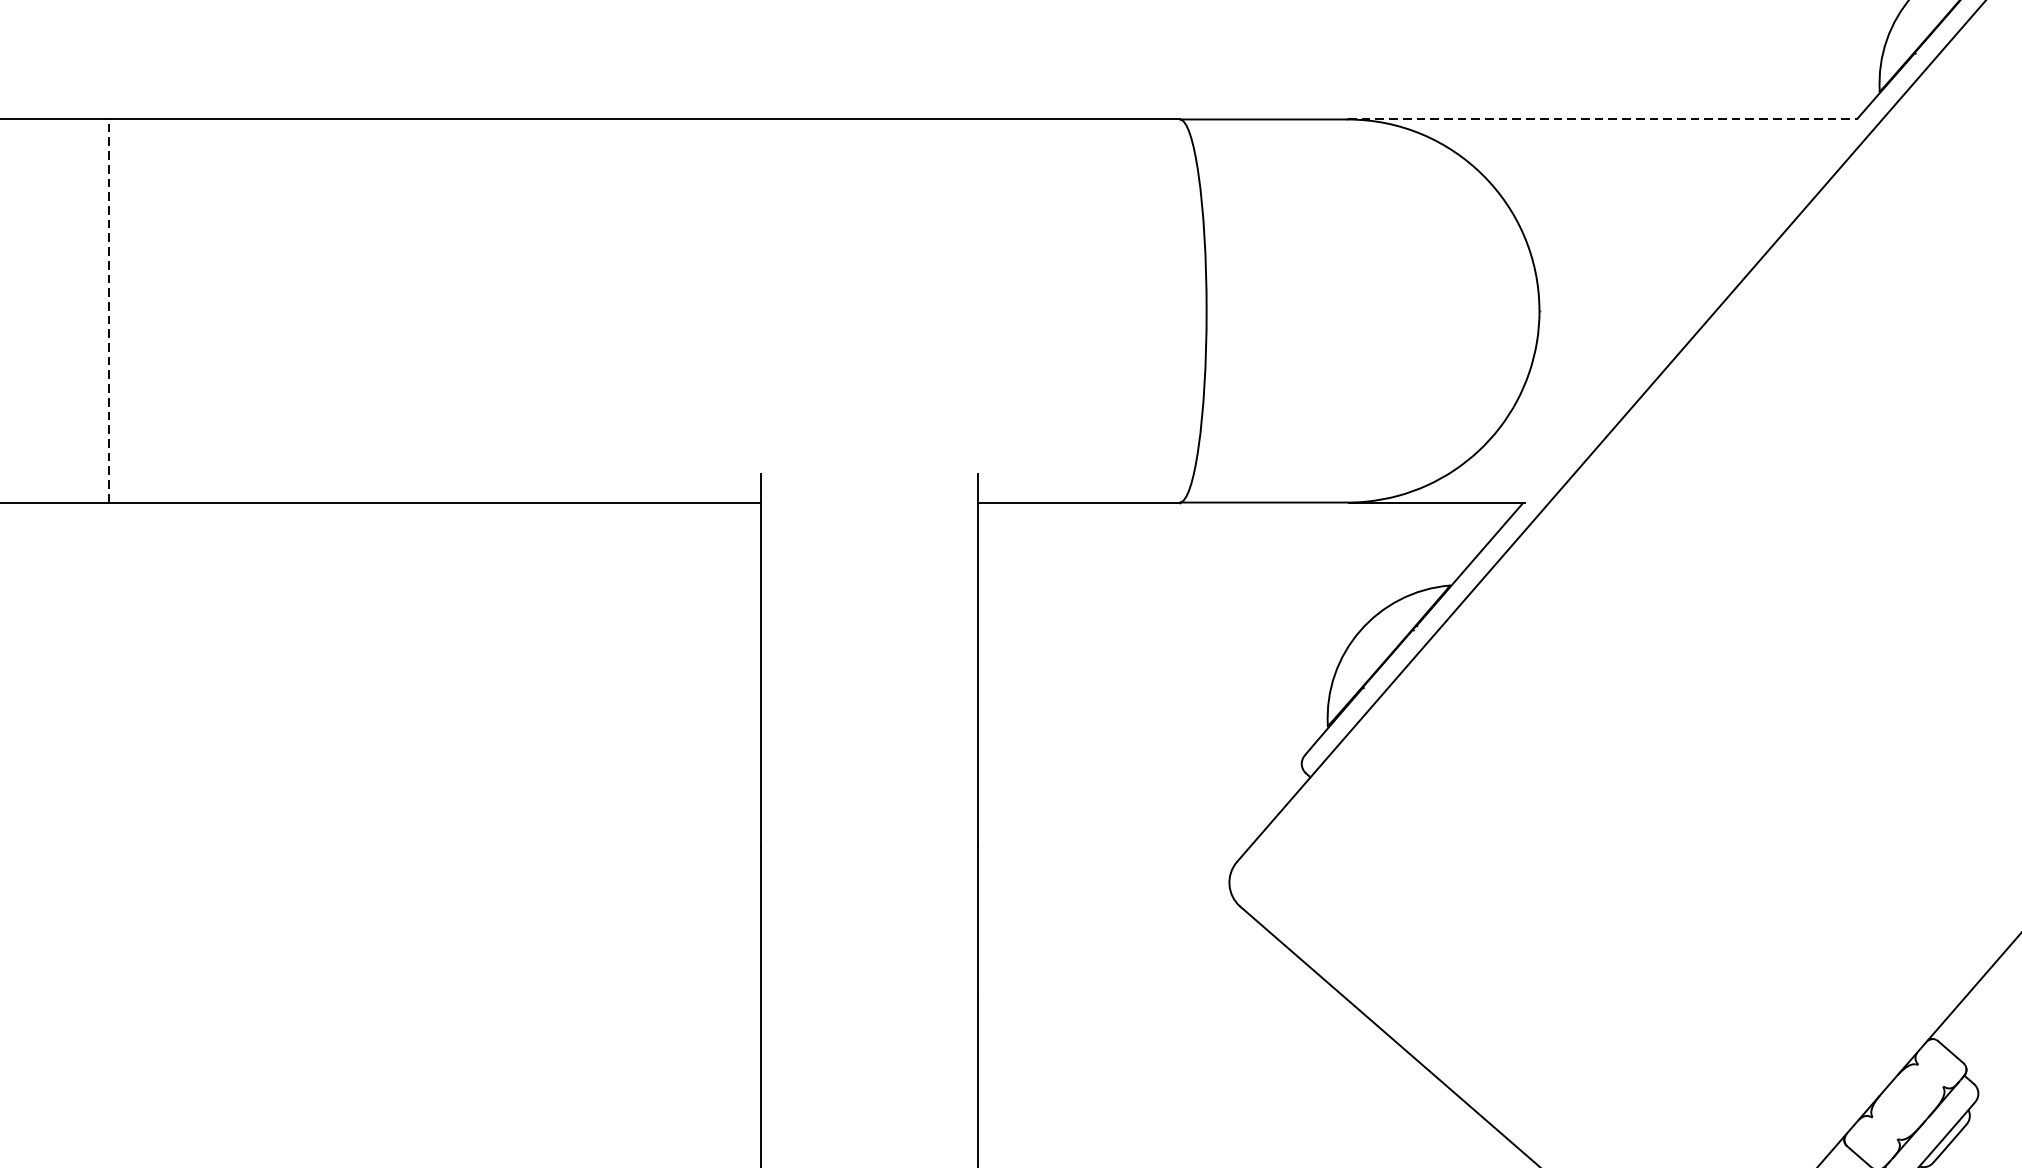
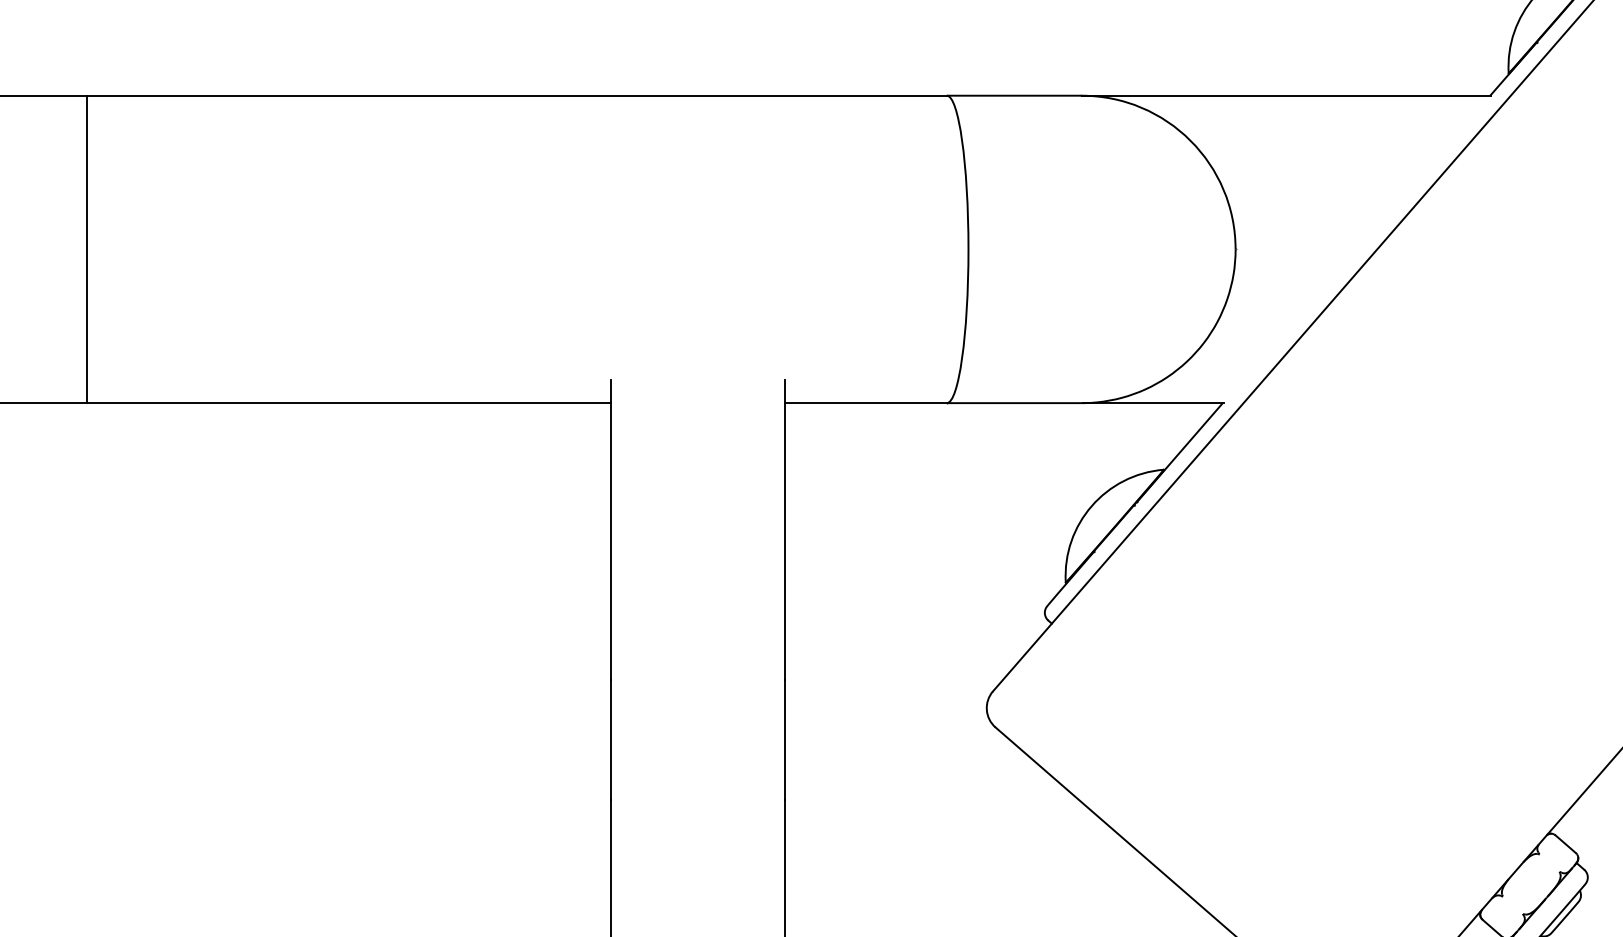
line: (1602, 119) -> (1286, 95), dashed -> solid
line: (108, 311) -> (87, 249), dashed -> solid

